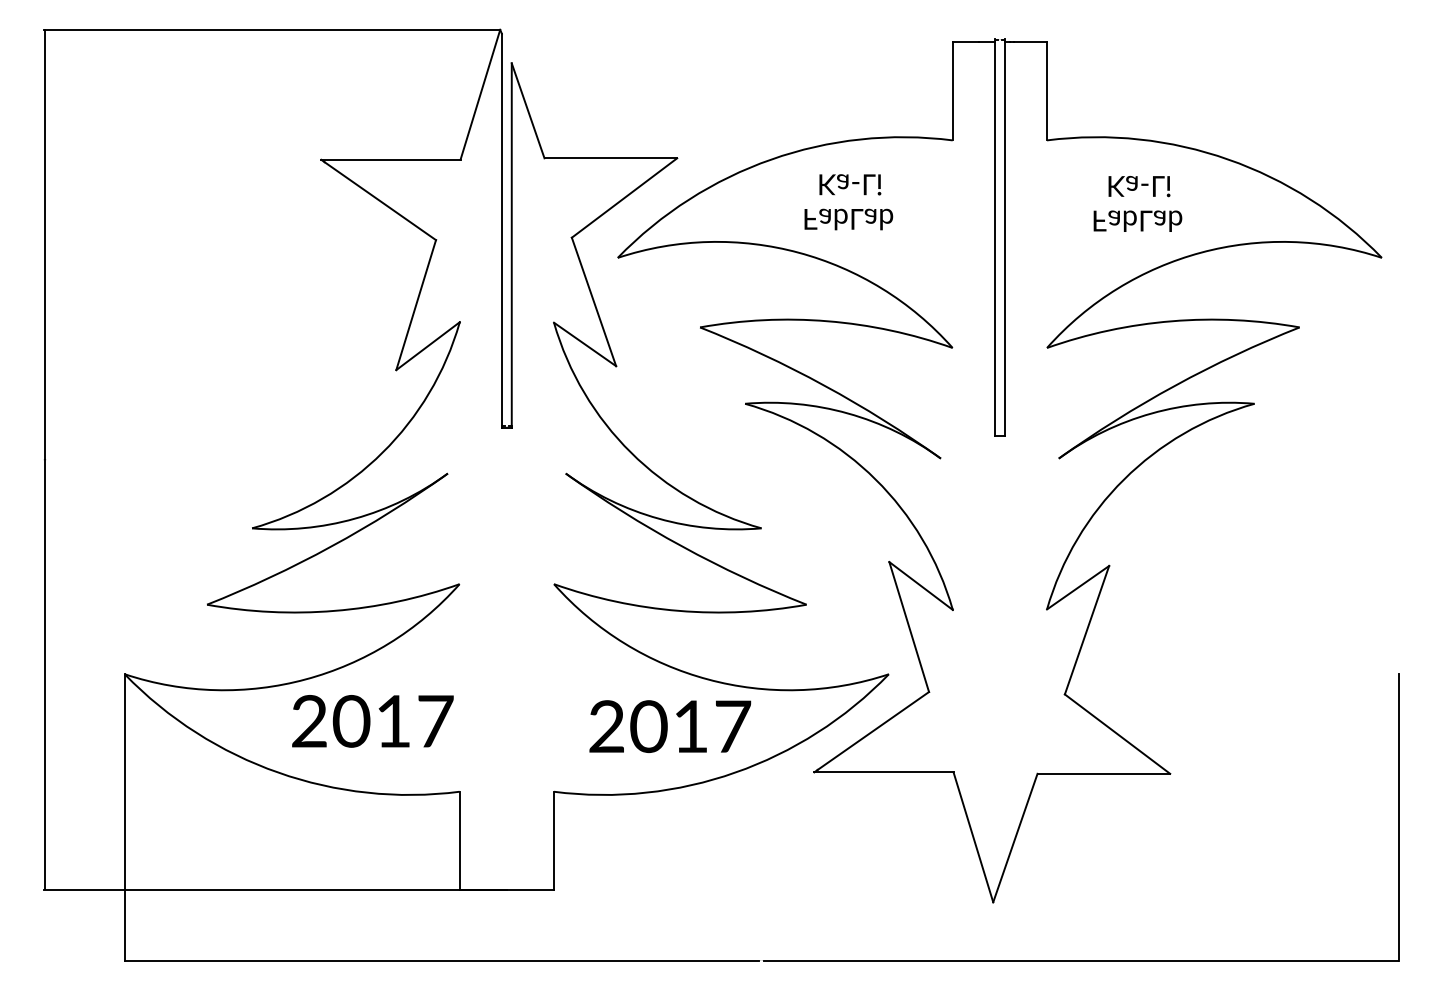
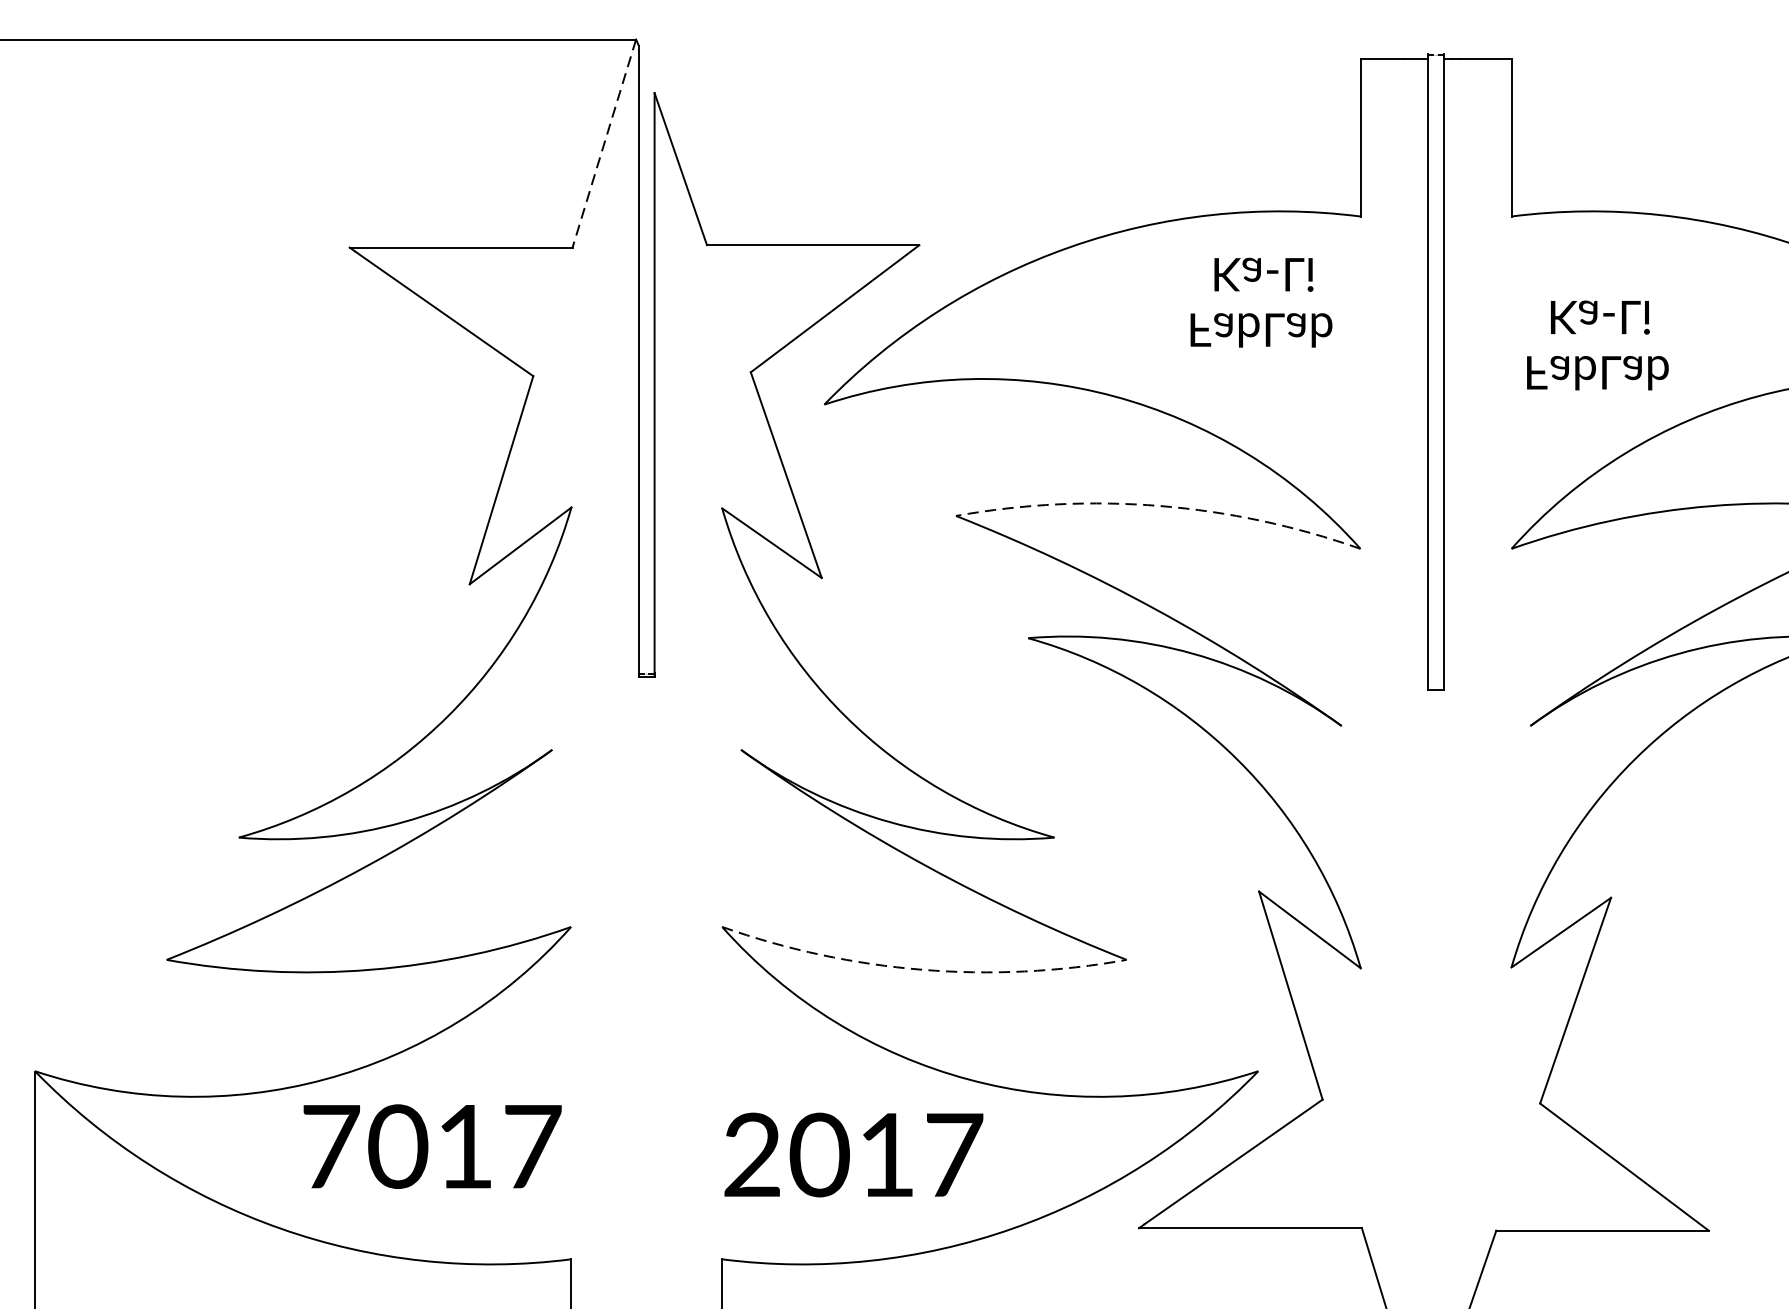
line: (480, 94) -> (604, 143), solid -> dashed
text: (848, 202) -> (1260, 303), moved
text: (1137, 203) -> (1597, 344), moved
arc: (827, 321) -> (1160, 506), solid -> dashed
arc: (679, 610) -> (923, 969), solid -> dashed
text: (309, 721) -> (330, 1146), 2017 -> 7017
text: (670, 726) -> (854, 1154), moved

